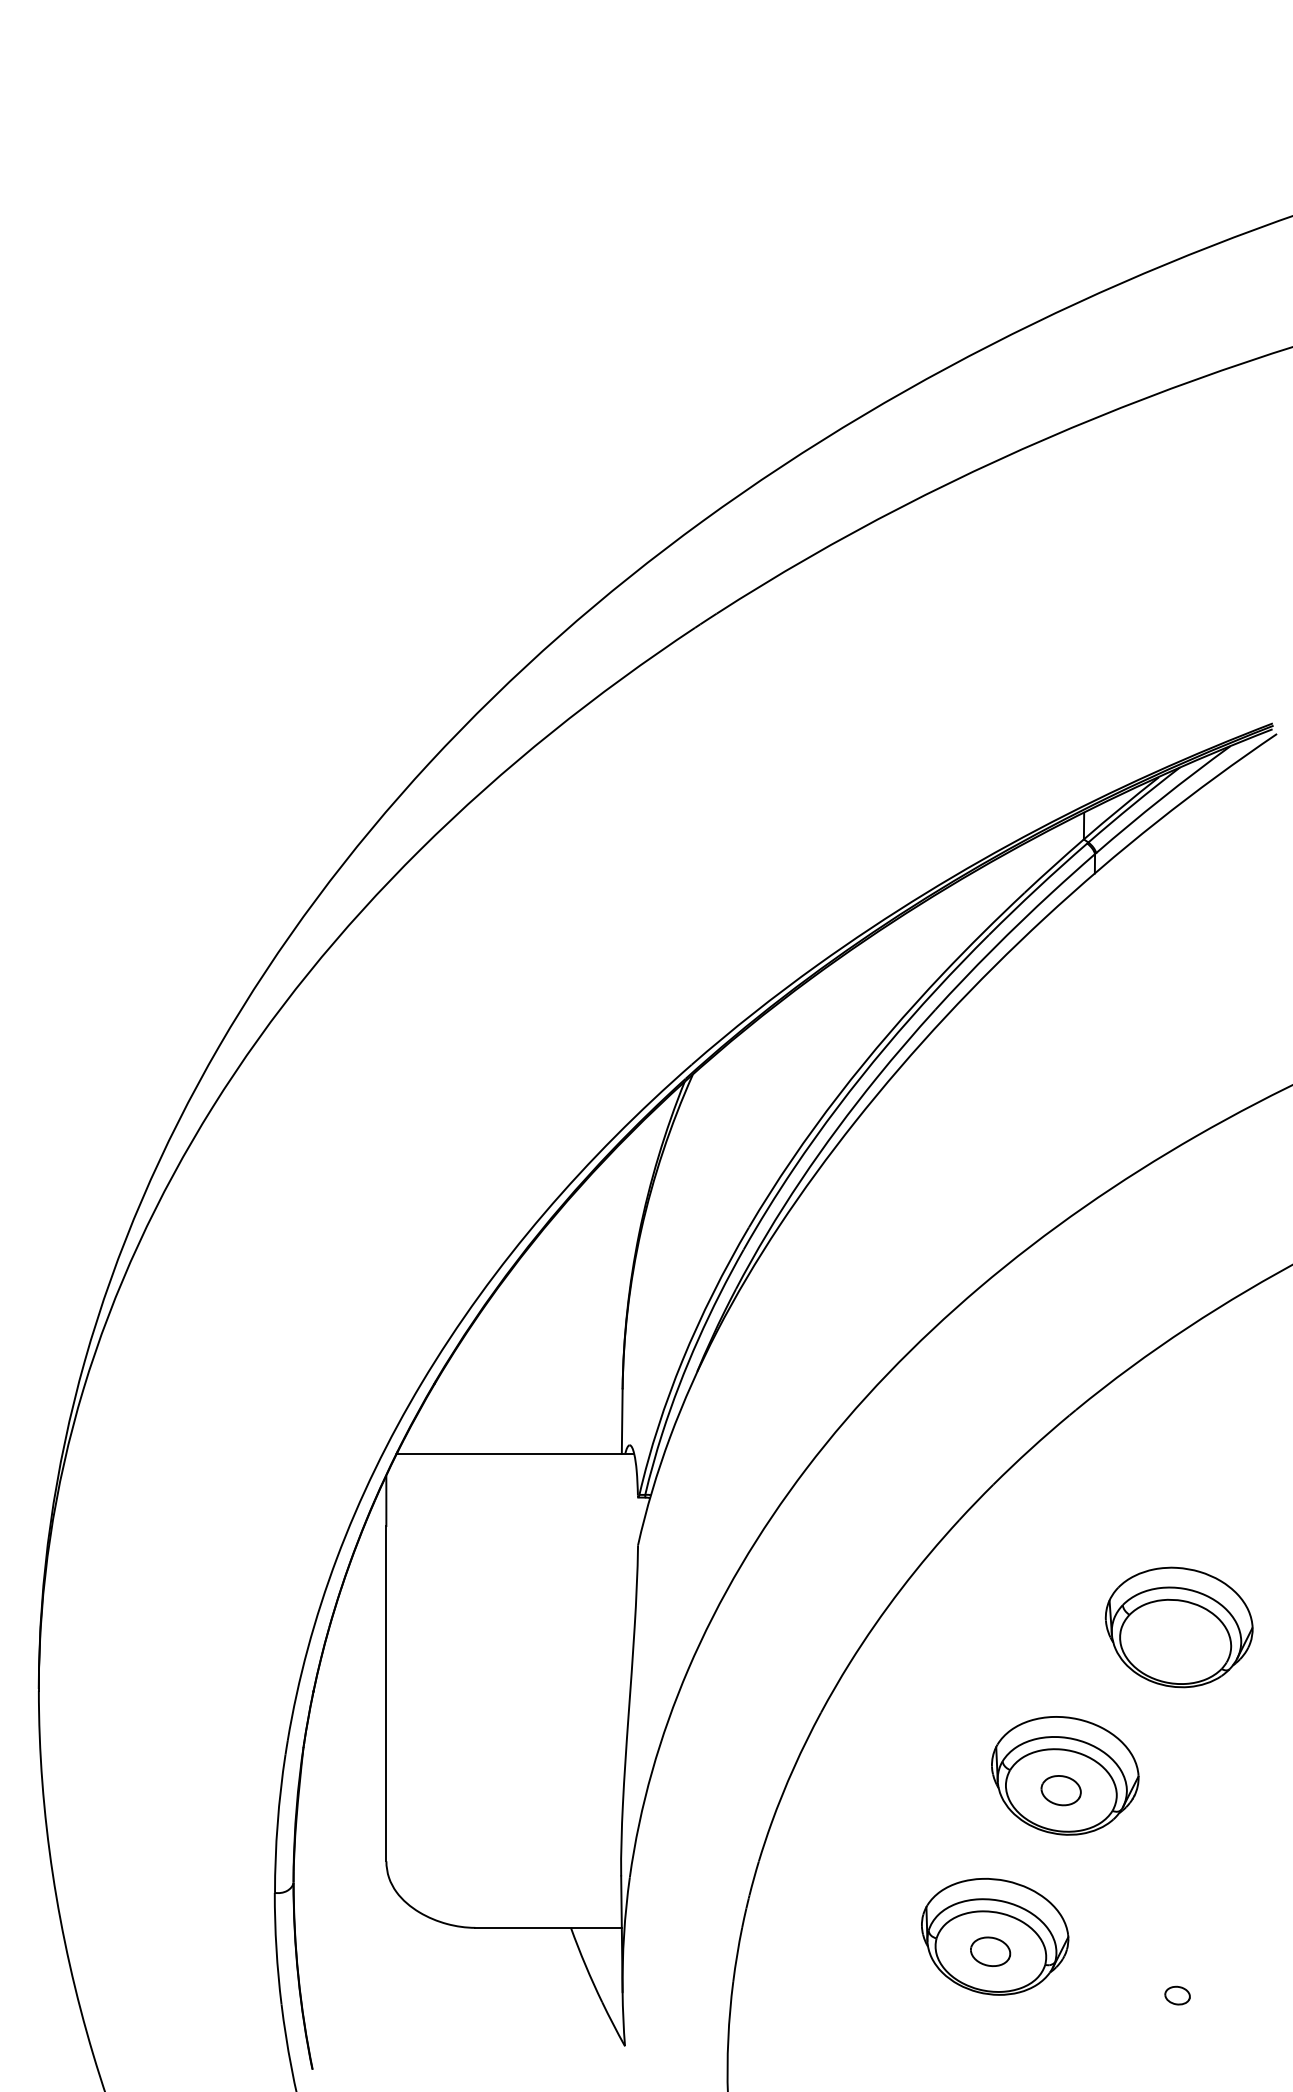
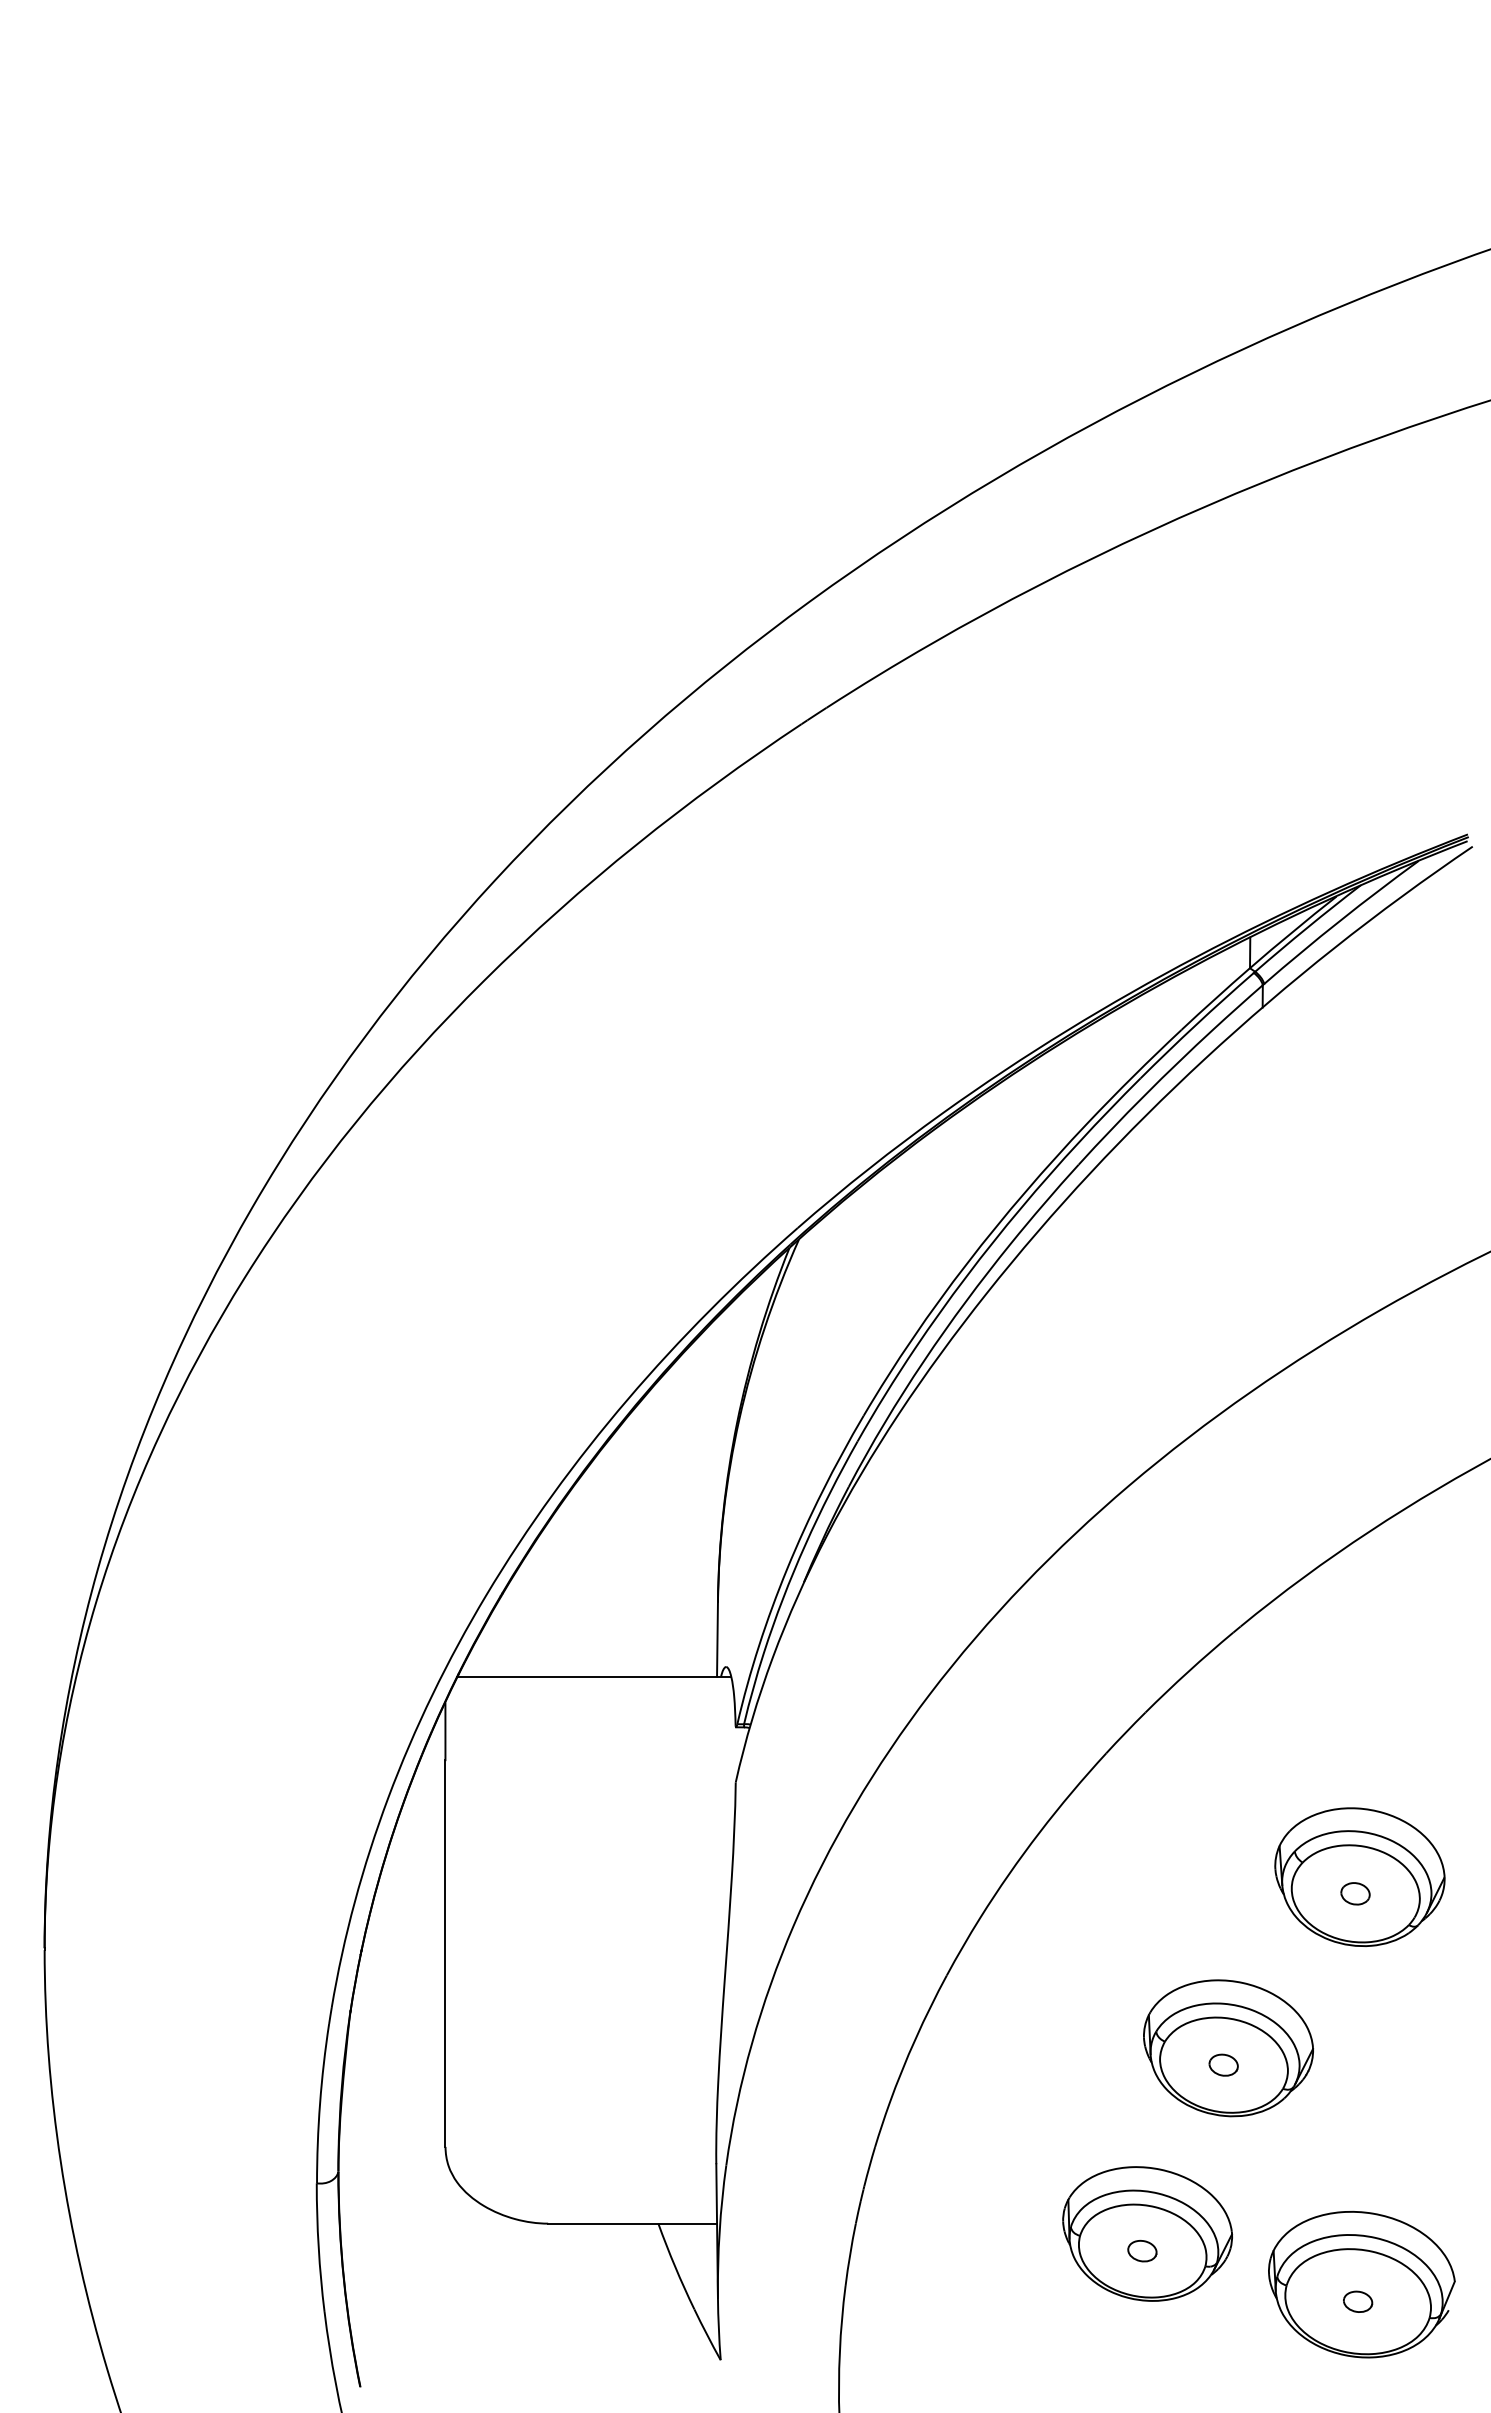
part: (1175, 1641) -> (1355, 1893), added
part: (1060, 1789) -> (1223, 2064), size x0.62
part: (990, 1951) -> (1142, 2250), size x0.62
part: (1180, 1980) -> (1361, 2284), added

